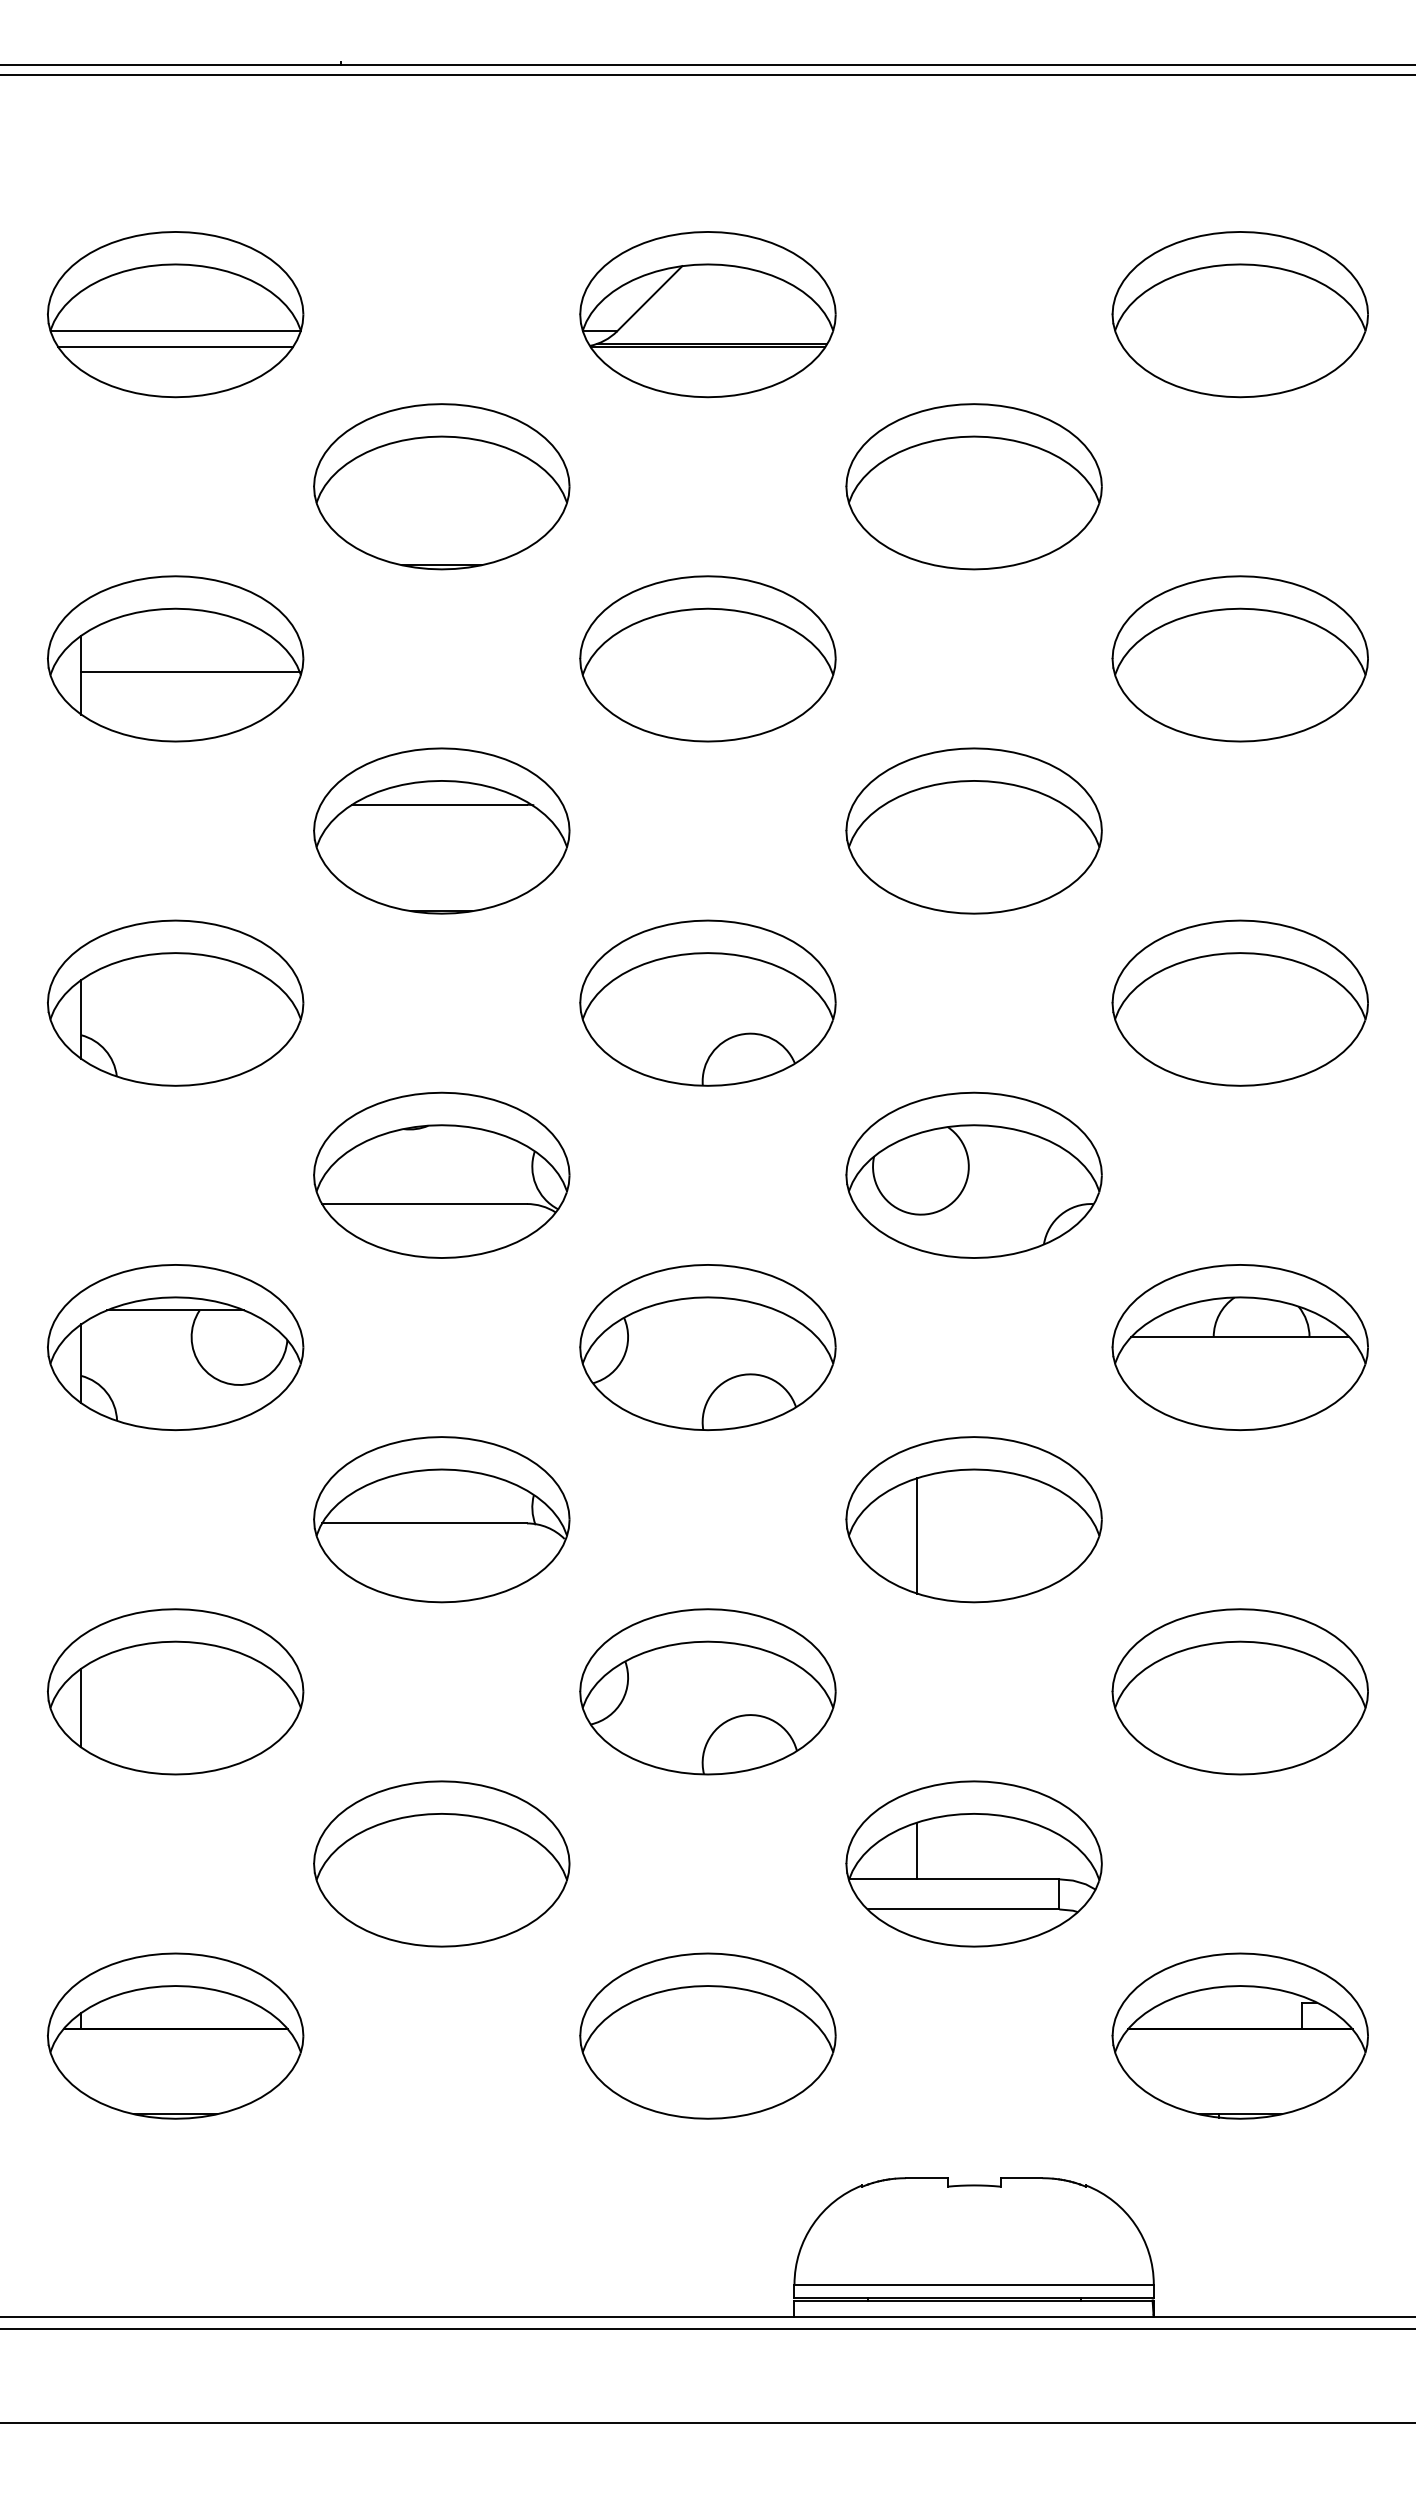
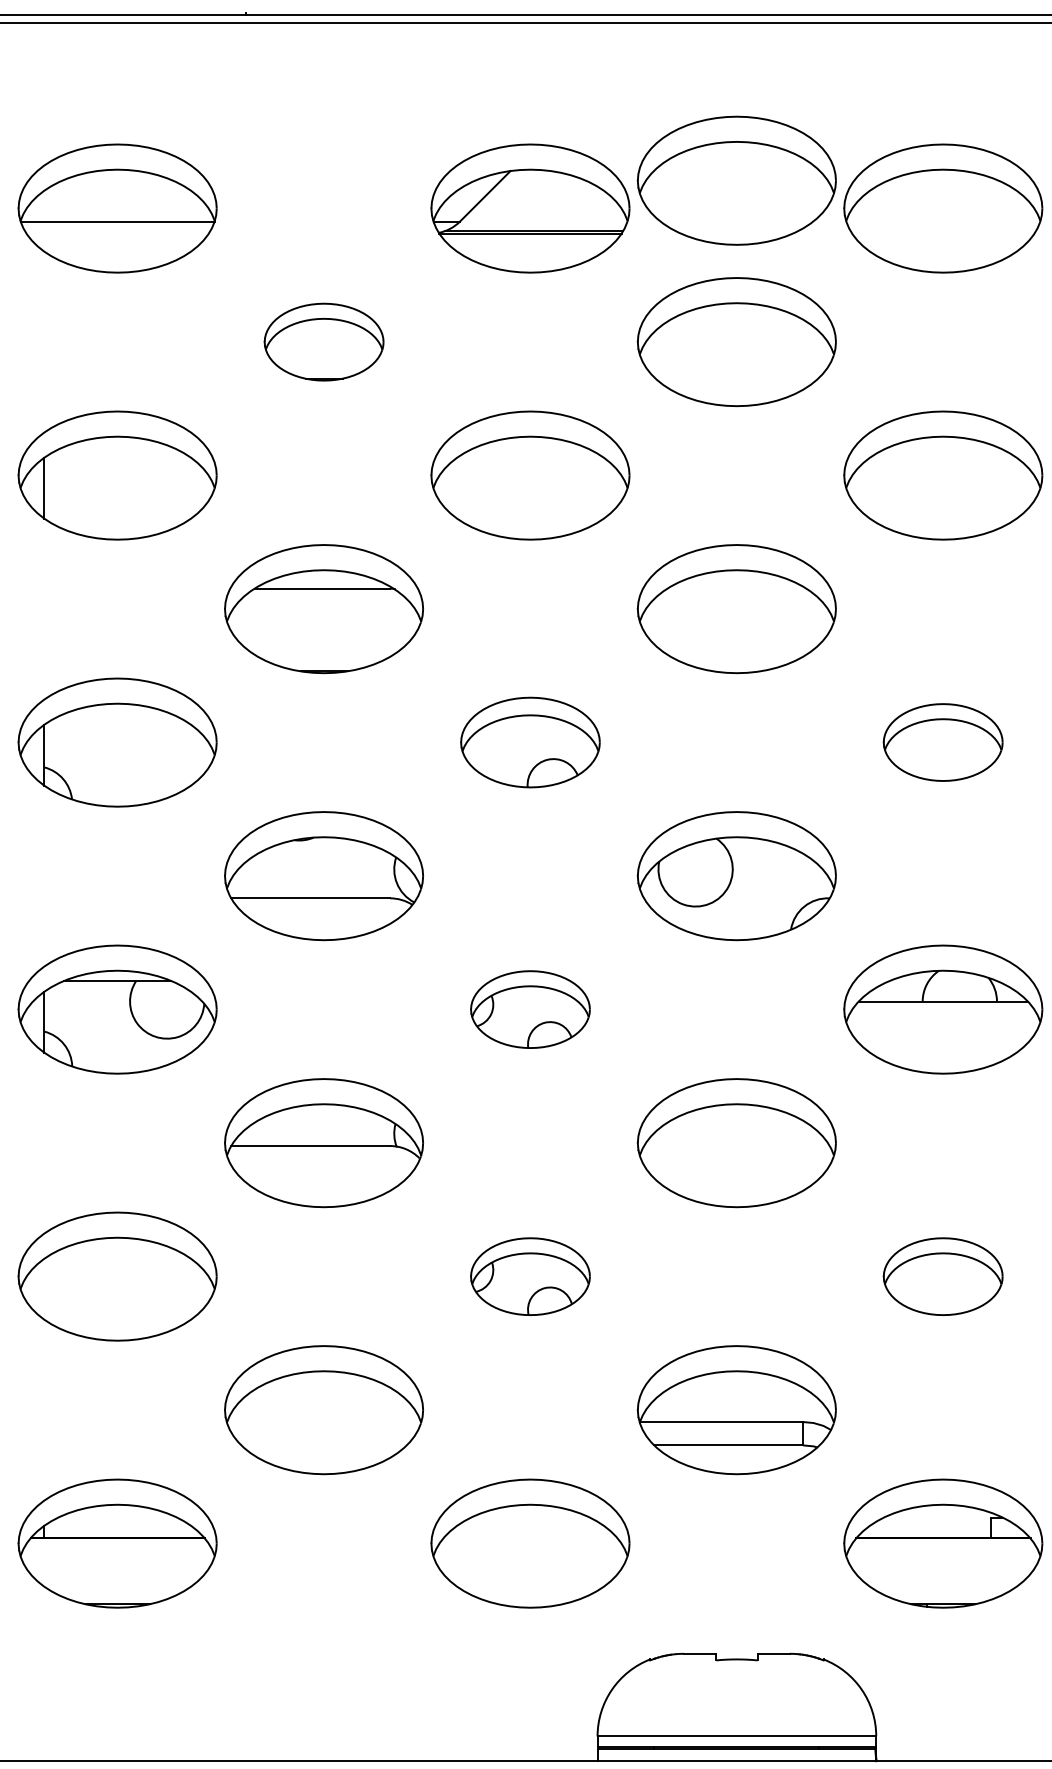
part: (973, 278) -> (736, 180), added
line: (175, 346) -> (117, 233), removed
part: (441, 486) -> (323, 341), size x0.6
line: (190, 671) -> (129, 485), removed
part: (707, 1002) -> (530, 742), size x0.7
part: (1239, 1002) -> (942, 742), size x0.6
part: (707, 1347) -> (530, 1009), size x0.6
line: (917, 1535) -> (692, 1155), removed
part: (707, 1691) -> (530, 1276), size x0.6
part: (1239, 1691) -> (942, 1276), size x0.6
line: (81, 1707) -> (44, 1288), removed
line: (917, 1850) -> (692, 1399), removed

